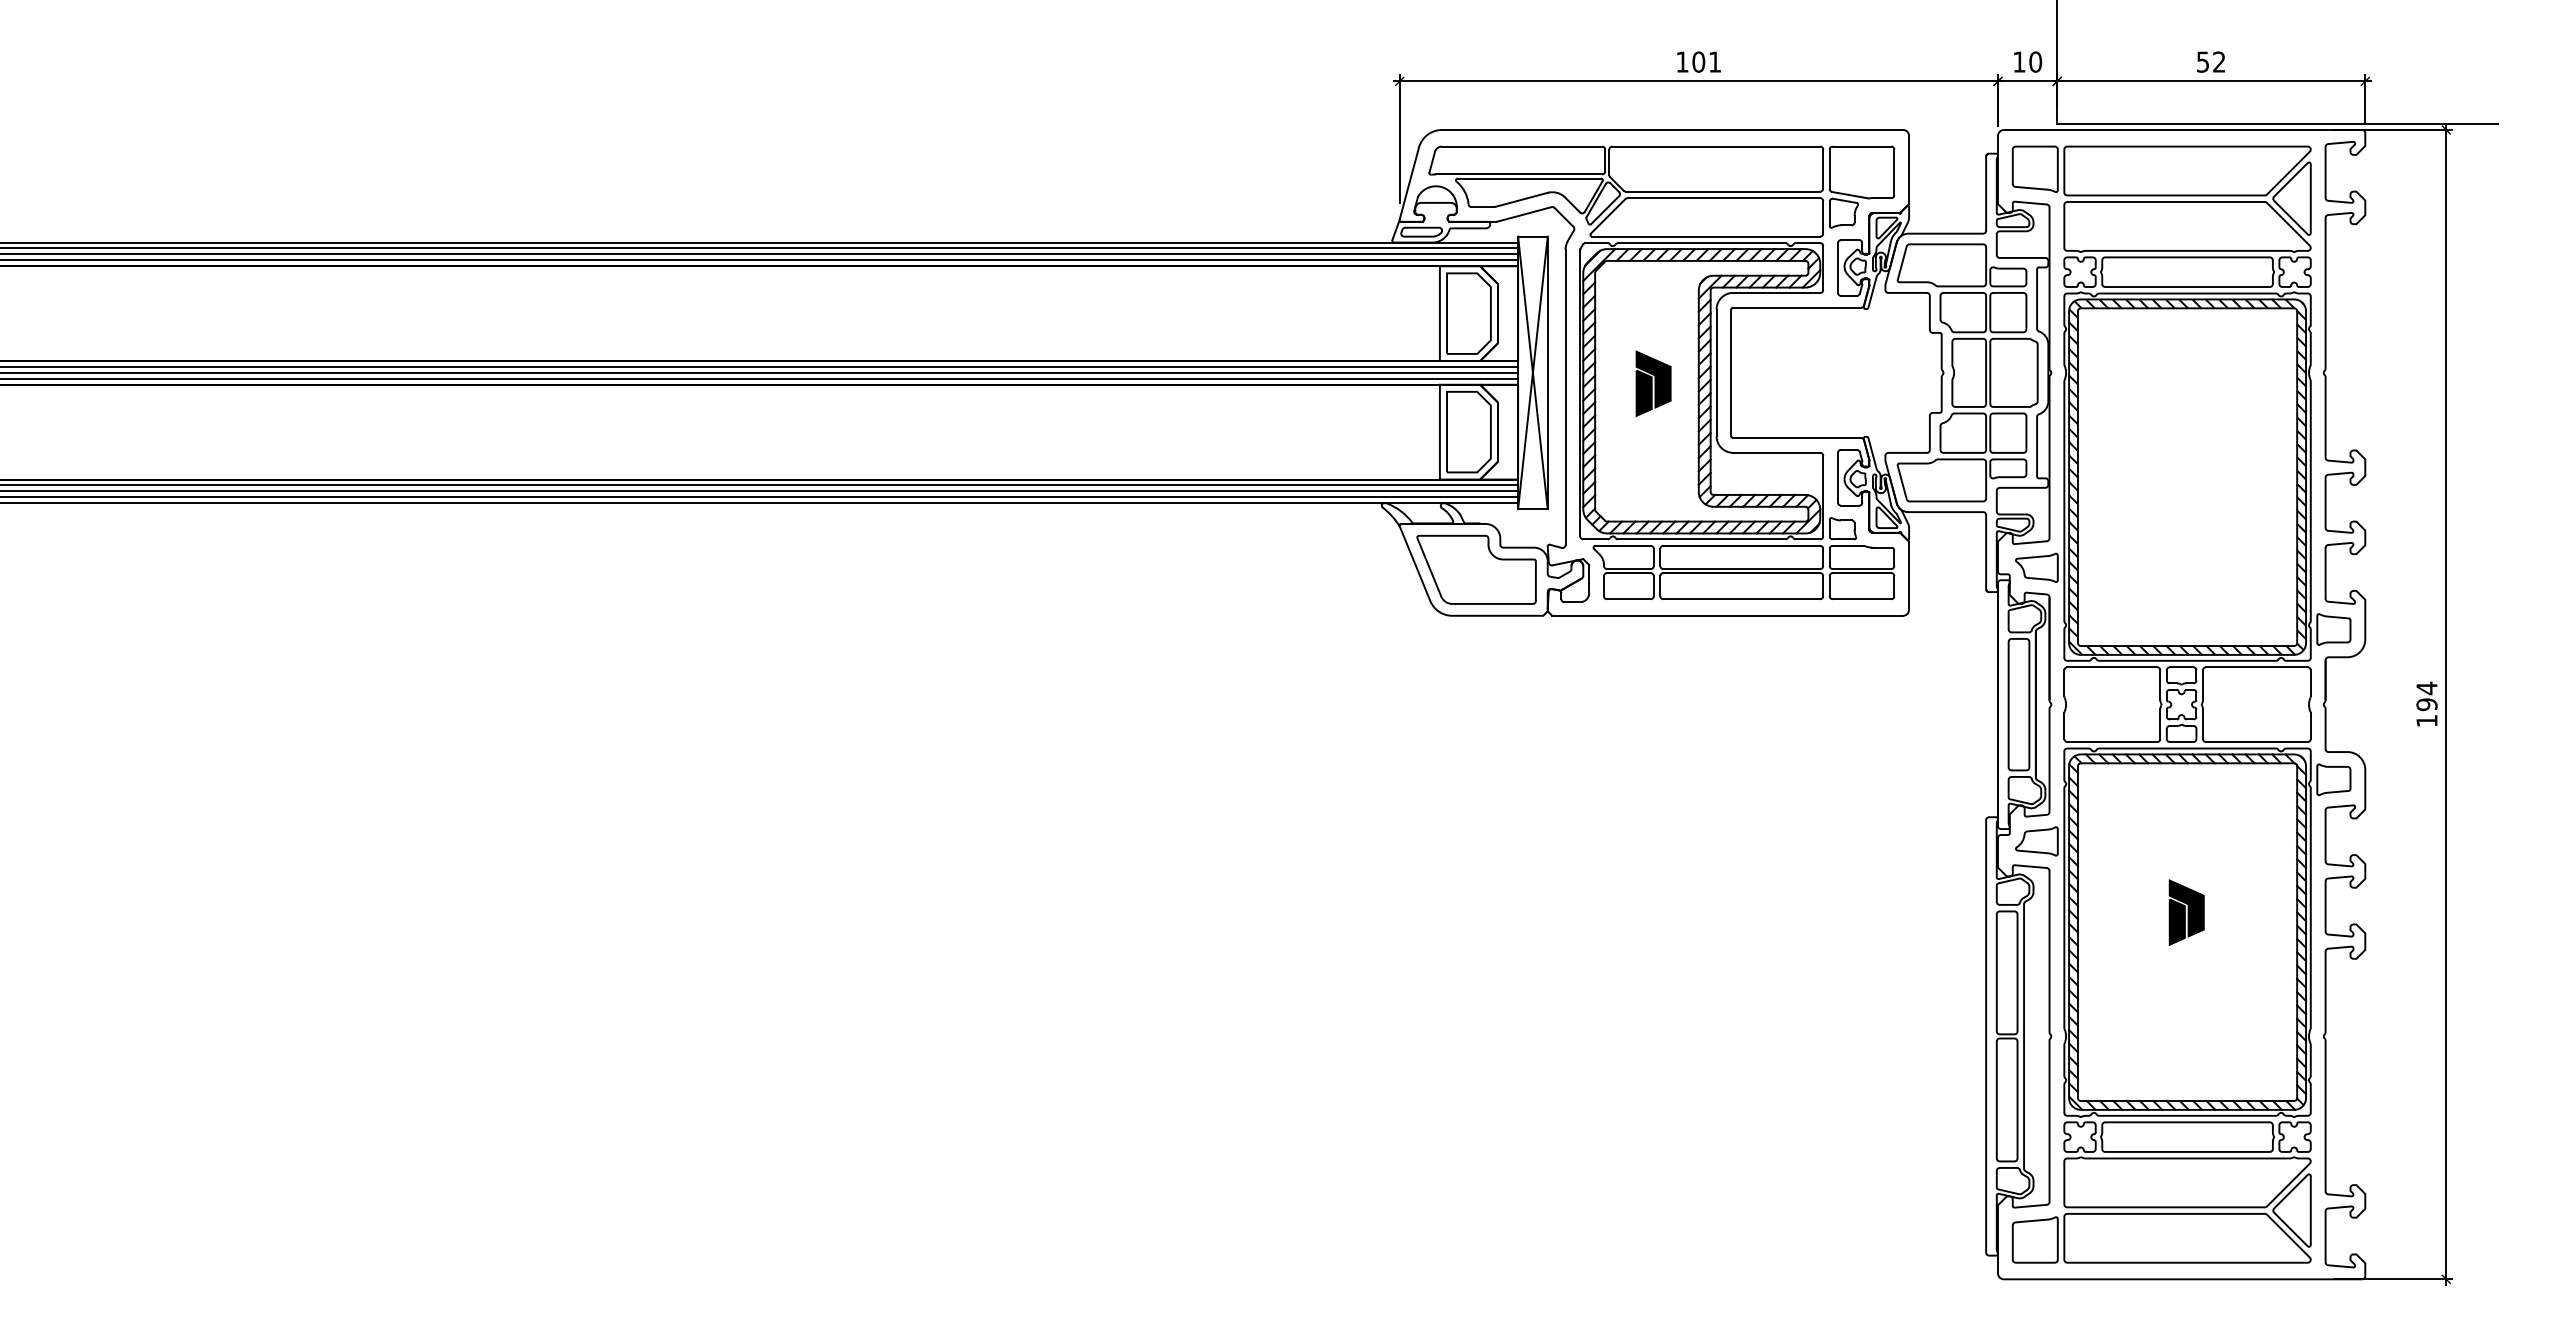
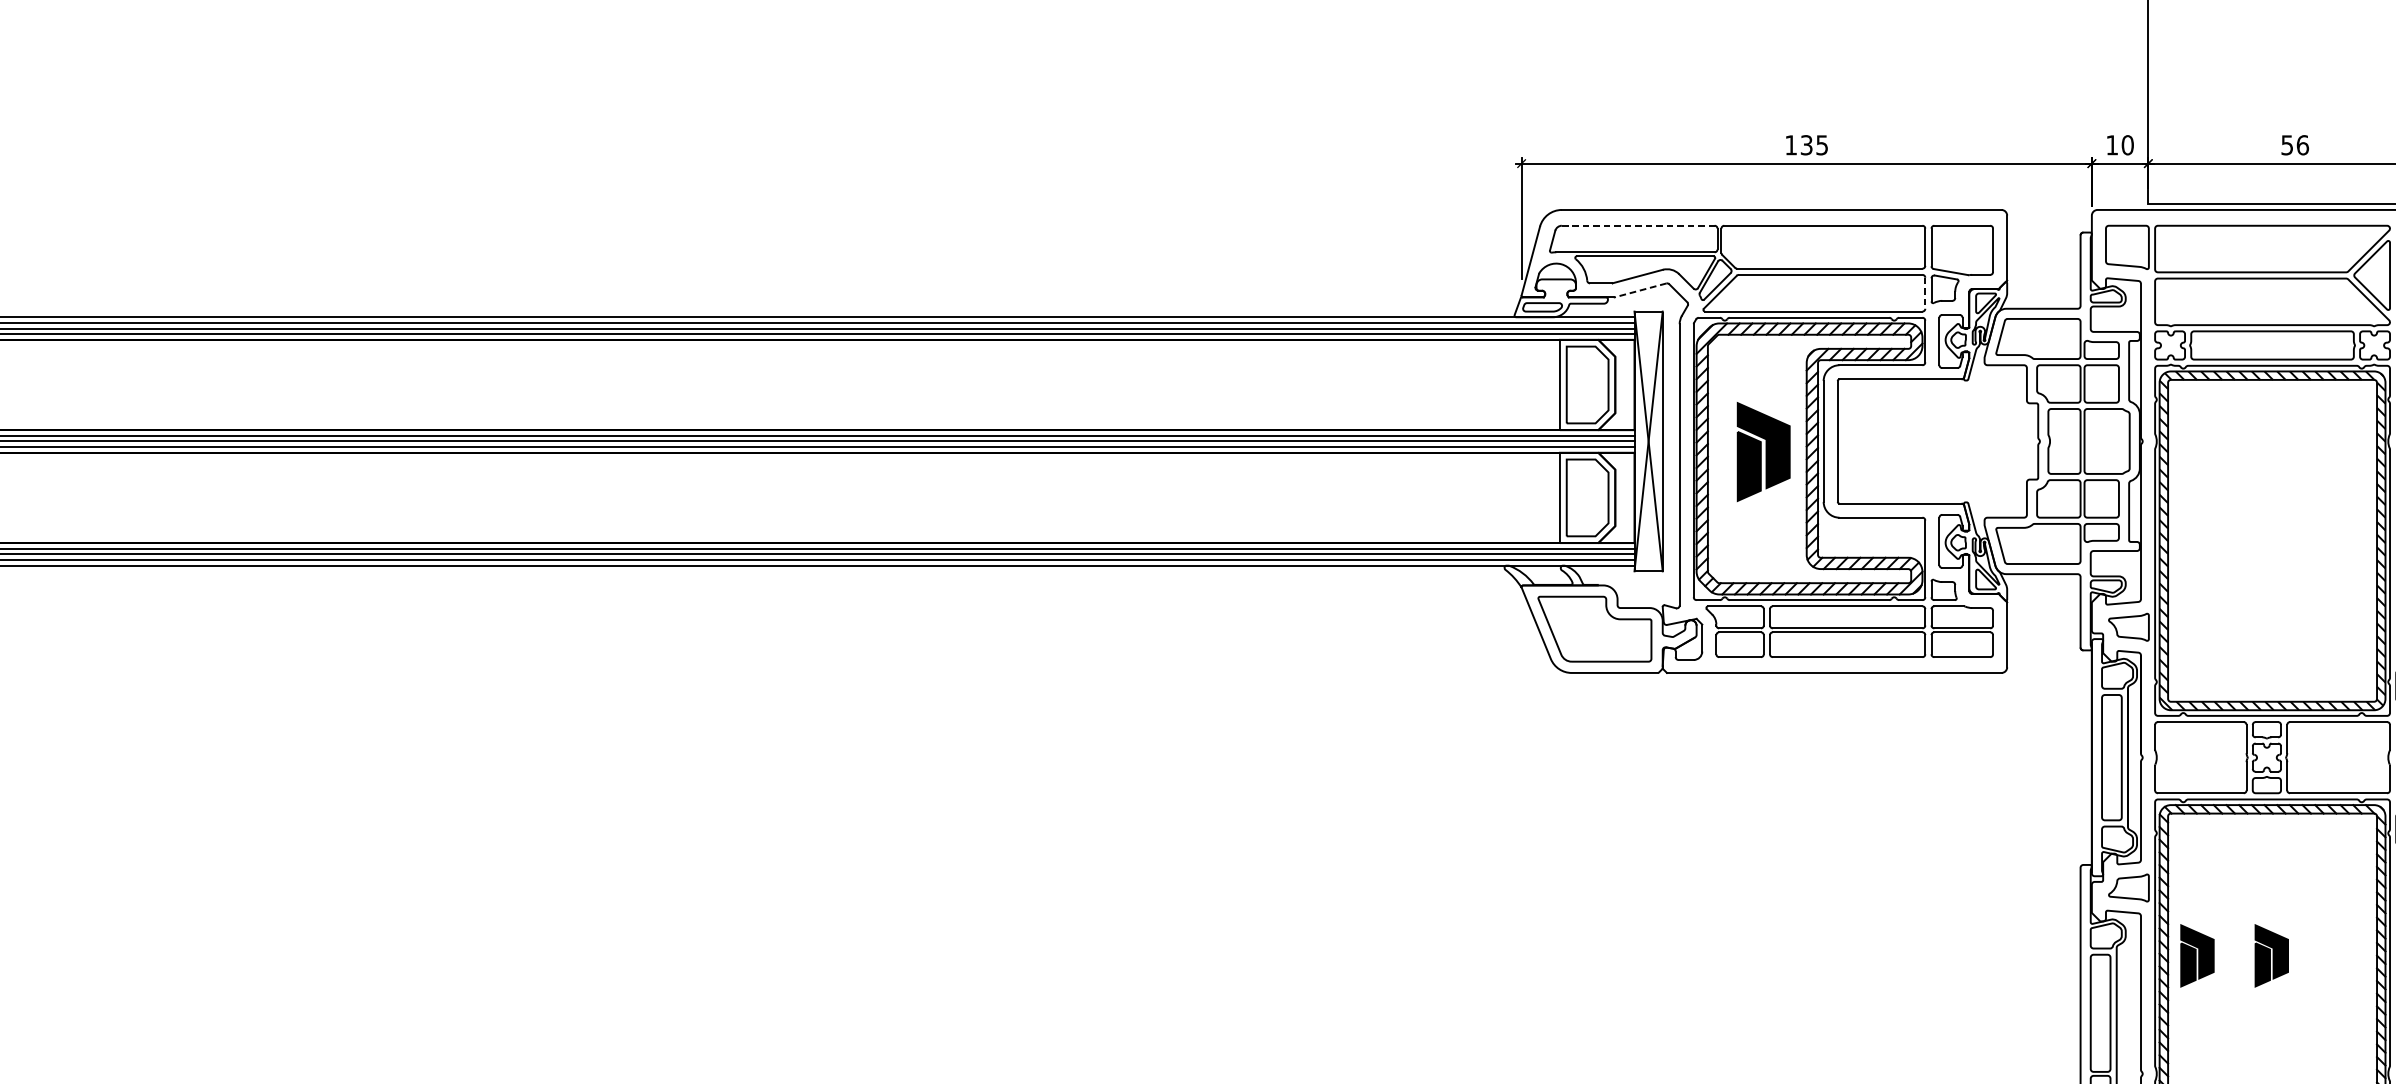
text: (1706, 61) -> (1814, 144), 101 -> 135
text: (2219, 61) -> (2302, 144), 52 -> 56
line: (1522, 146) -> (1638, 225), solid -> dashed
line: (1523, 214) -> (1639, 290), solid -> dashed
line: (1823, 217) -> (1925, 293), solid -> dashed
part: (1653, 383) -> (1763, 451), size x1.6
part: (2108, 912) -> (2197, 955), added

